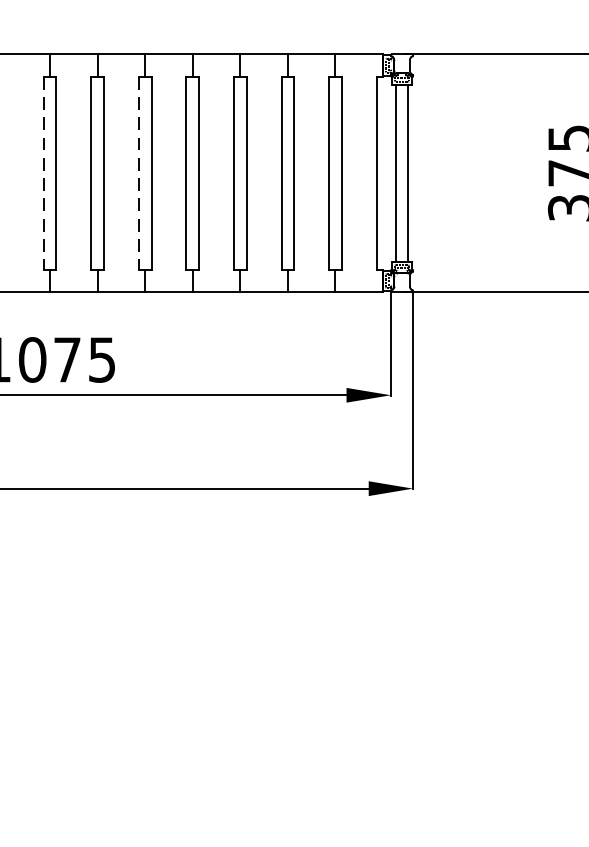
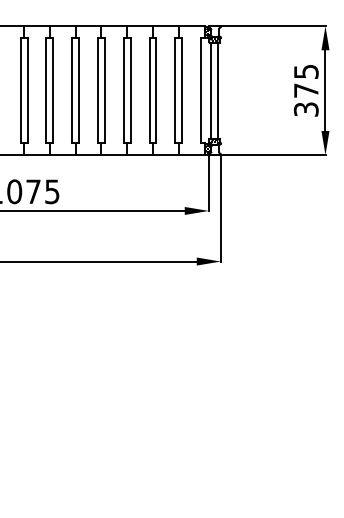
line: (43, 174) -> (20, 91), dashed -> solid
line: (139, 174) -> (72, 91), dashed -> solid

